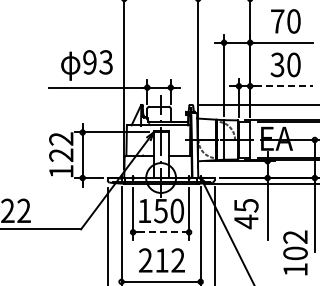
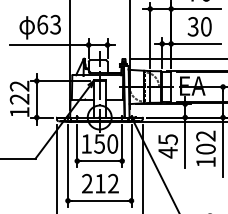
text: (89, 62) -> (42, 24), 93 -> 63
line: (283, 86) -> (197, 44), dashed -> solid
line: (161, 232) -> (100, 161), dashed -> solid
text: (295, 252) -> (205, 148), moved

